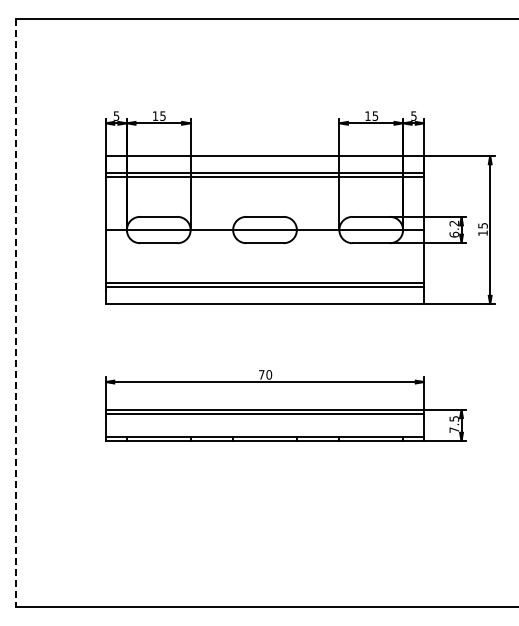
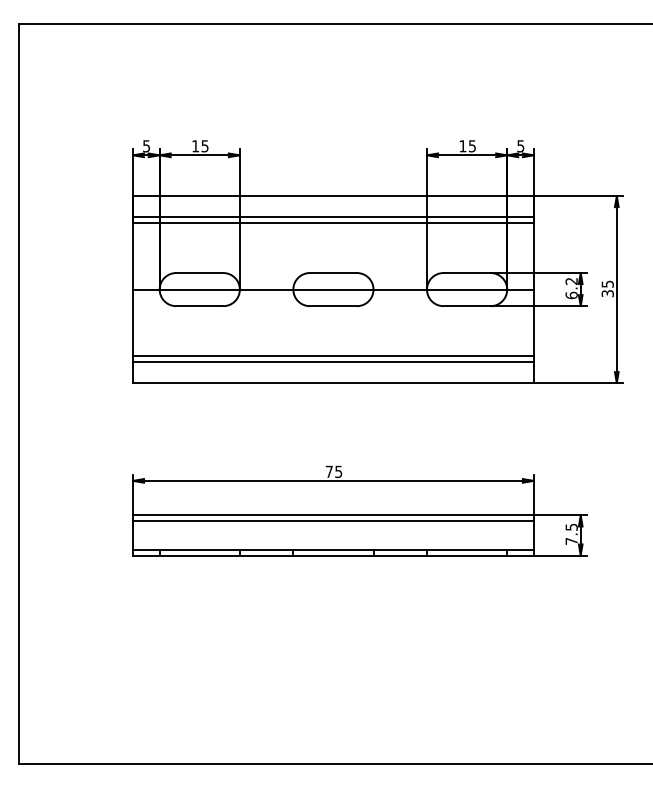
text: (482, 232) -> (607, 292), 15 -> 35
line: (15, 313) -> (19, 394), dashed -> solid
text: (269, 374) -> (339, 471), 70 -> 75

